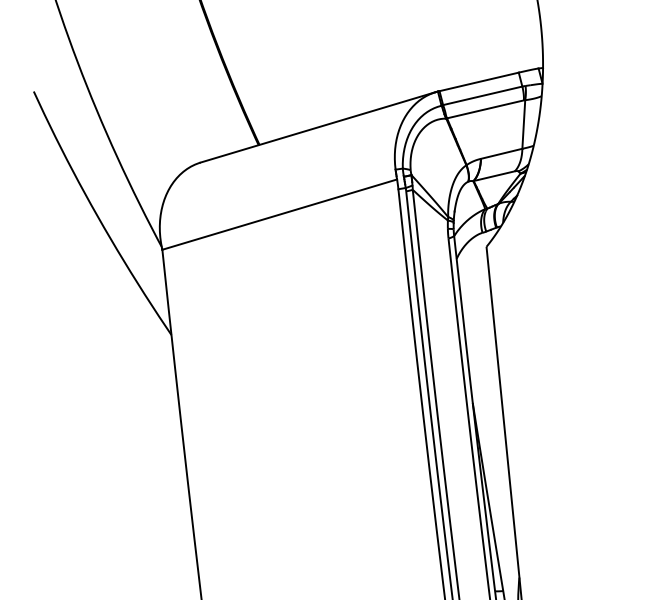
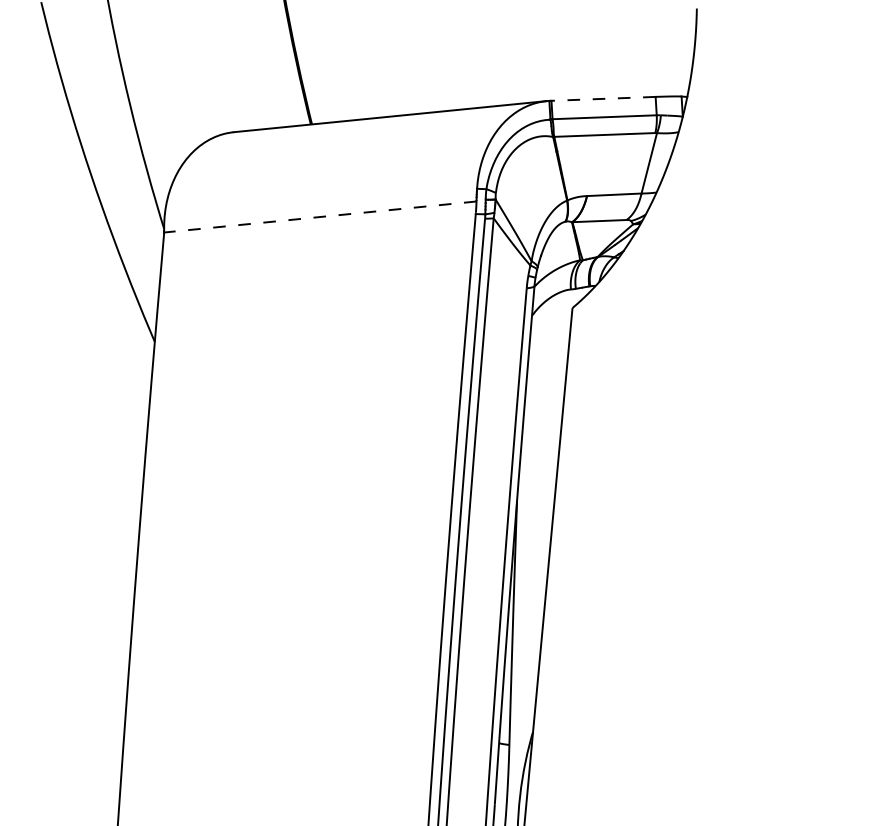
line: (478, 81) -> (602, 98), solid -> dashed
line: (279, 214) -> (320, 217), solid -> dashed

